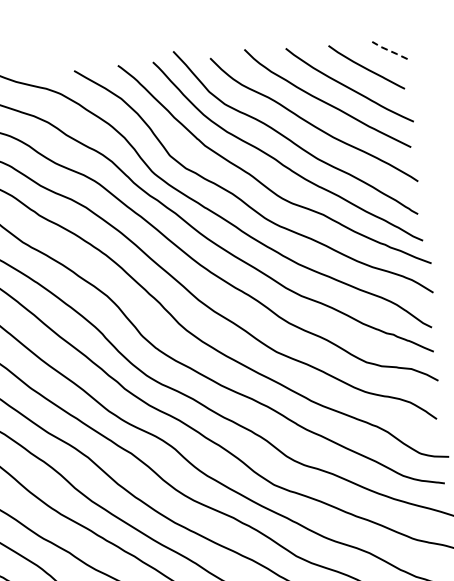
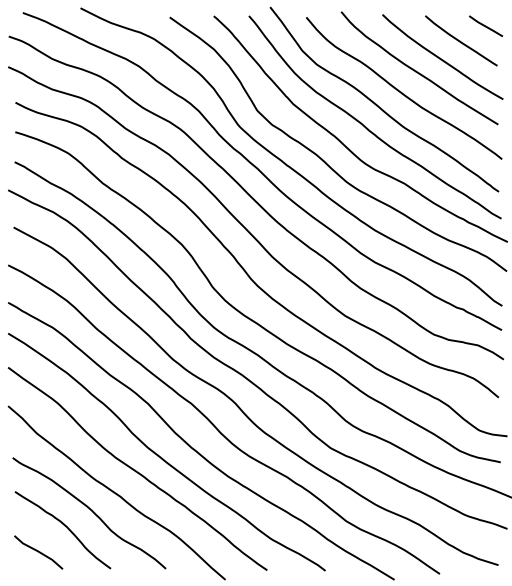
line: (389, 50) -> (485, 26), dashed -> solid

